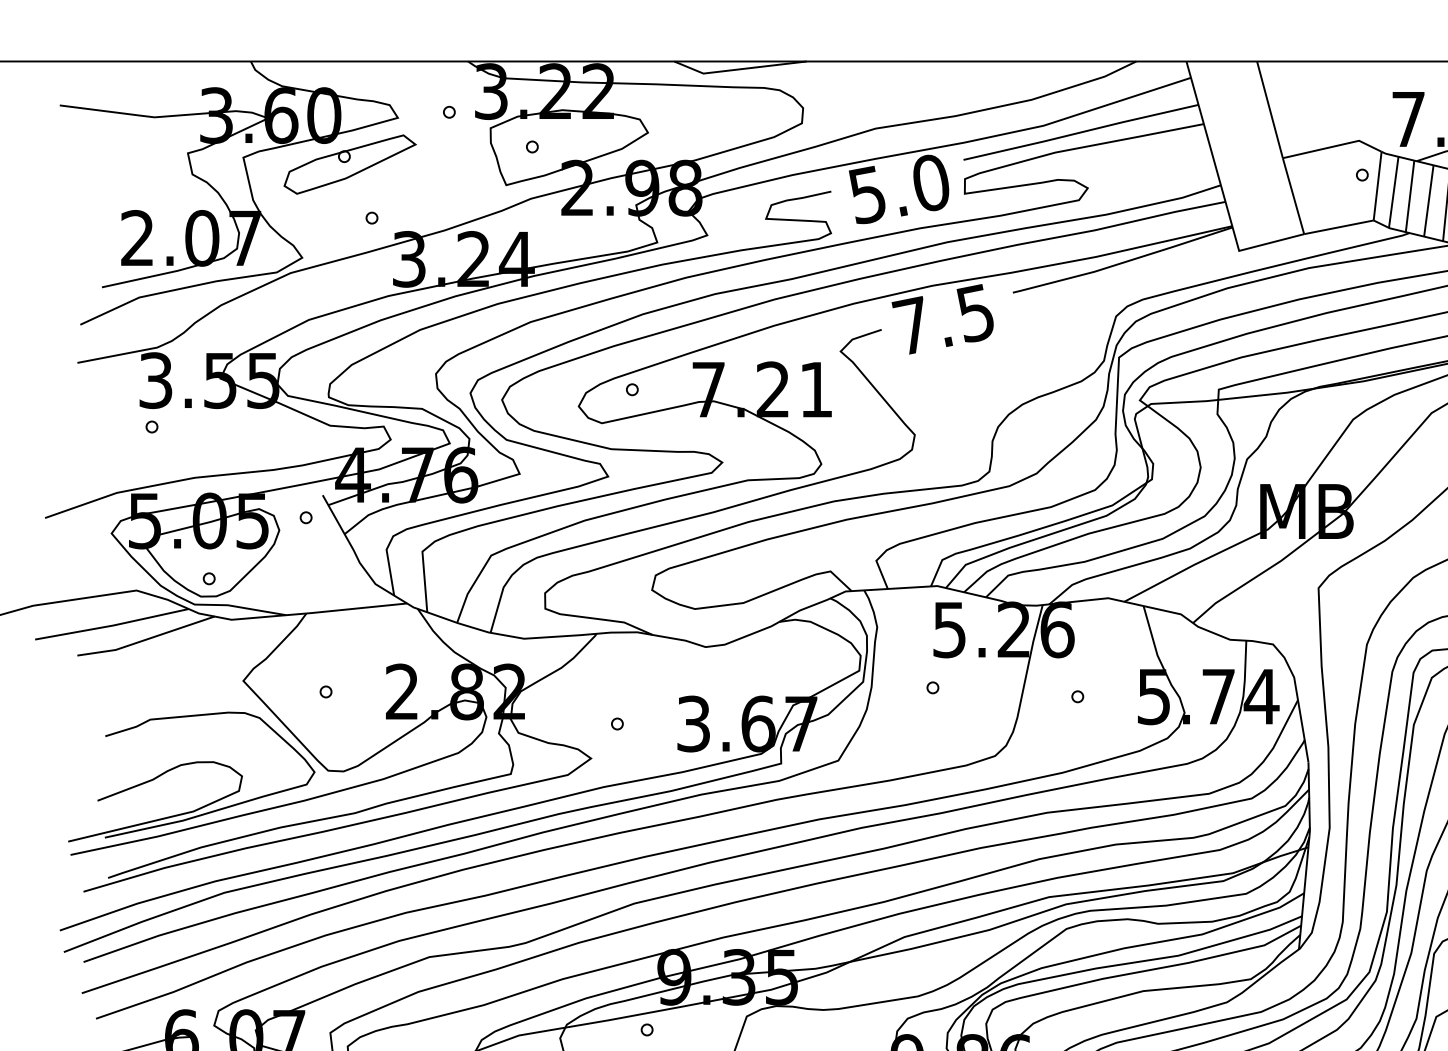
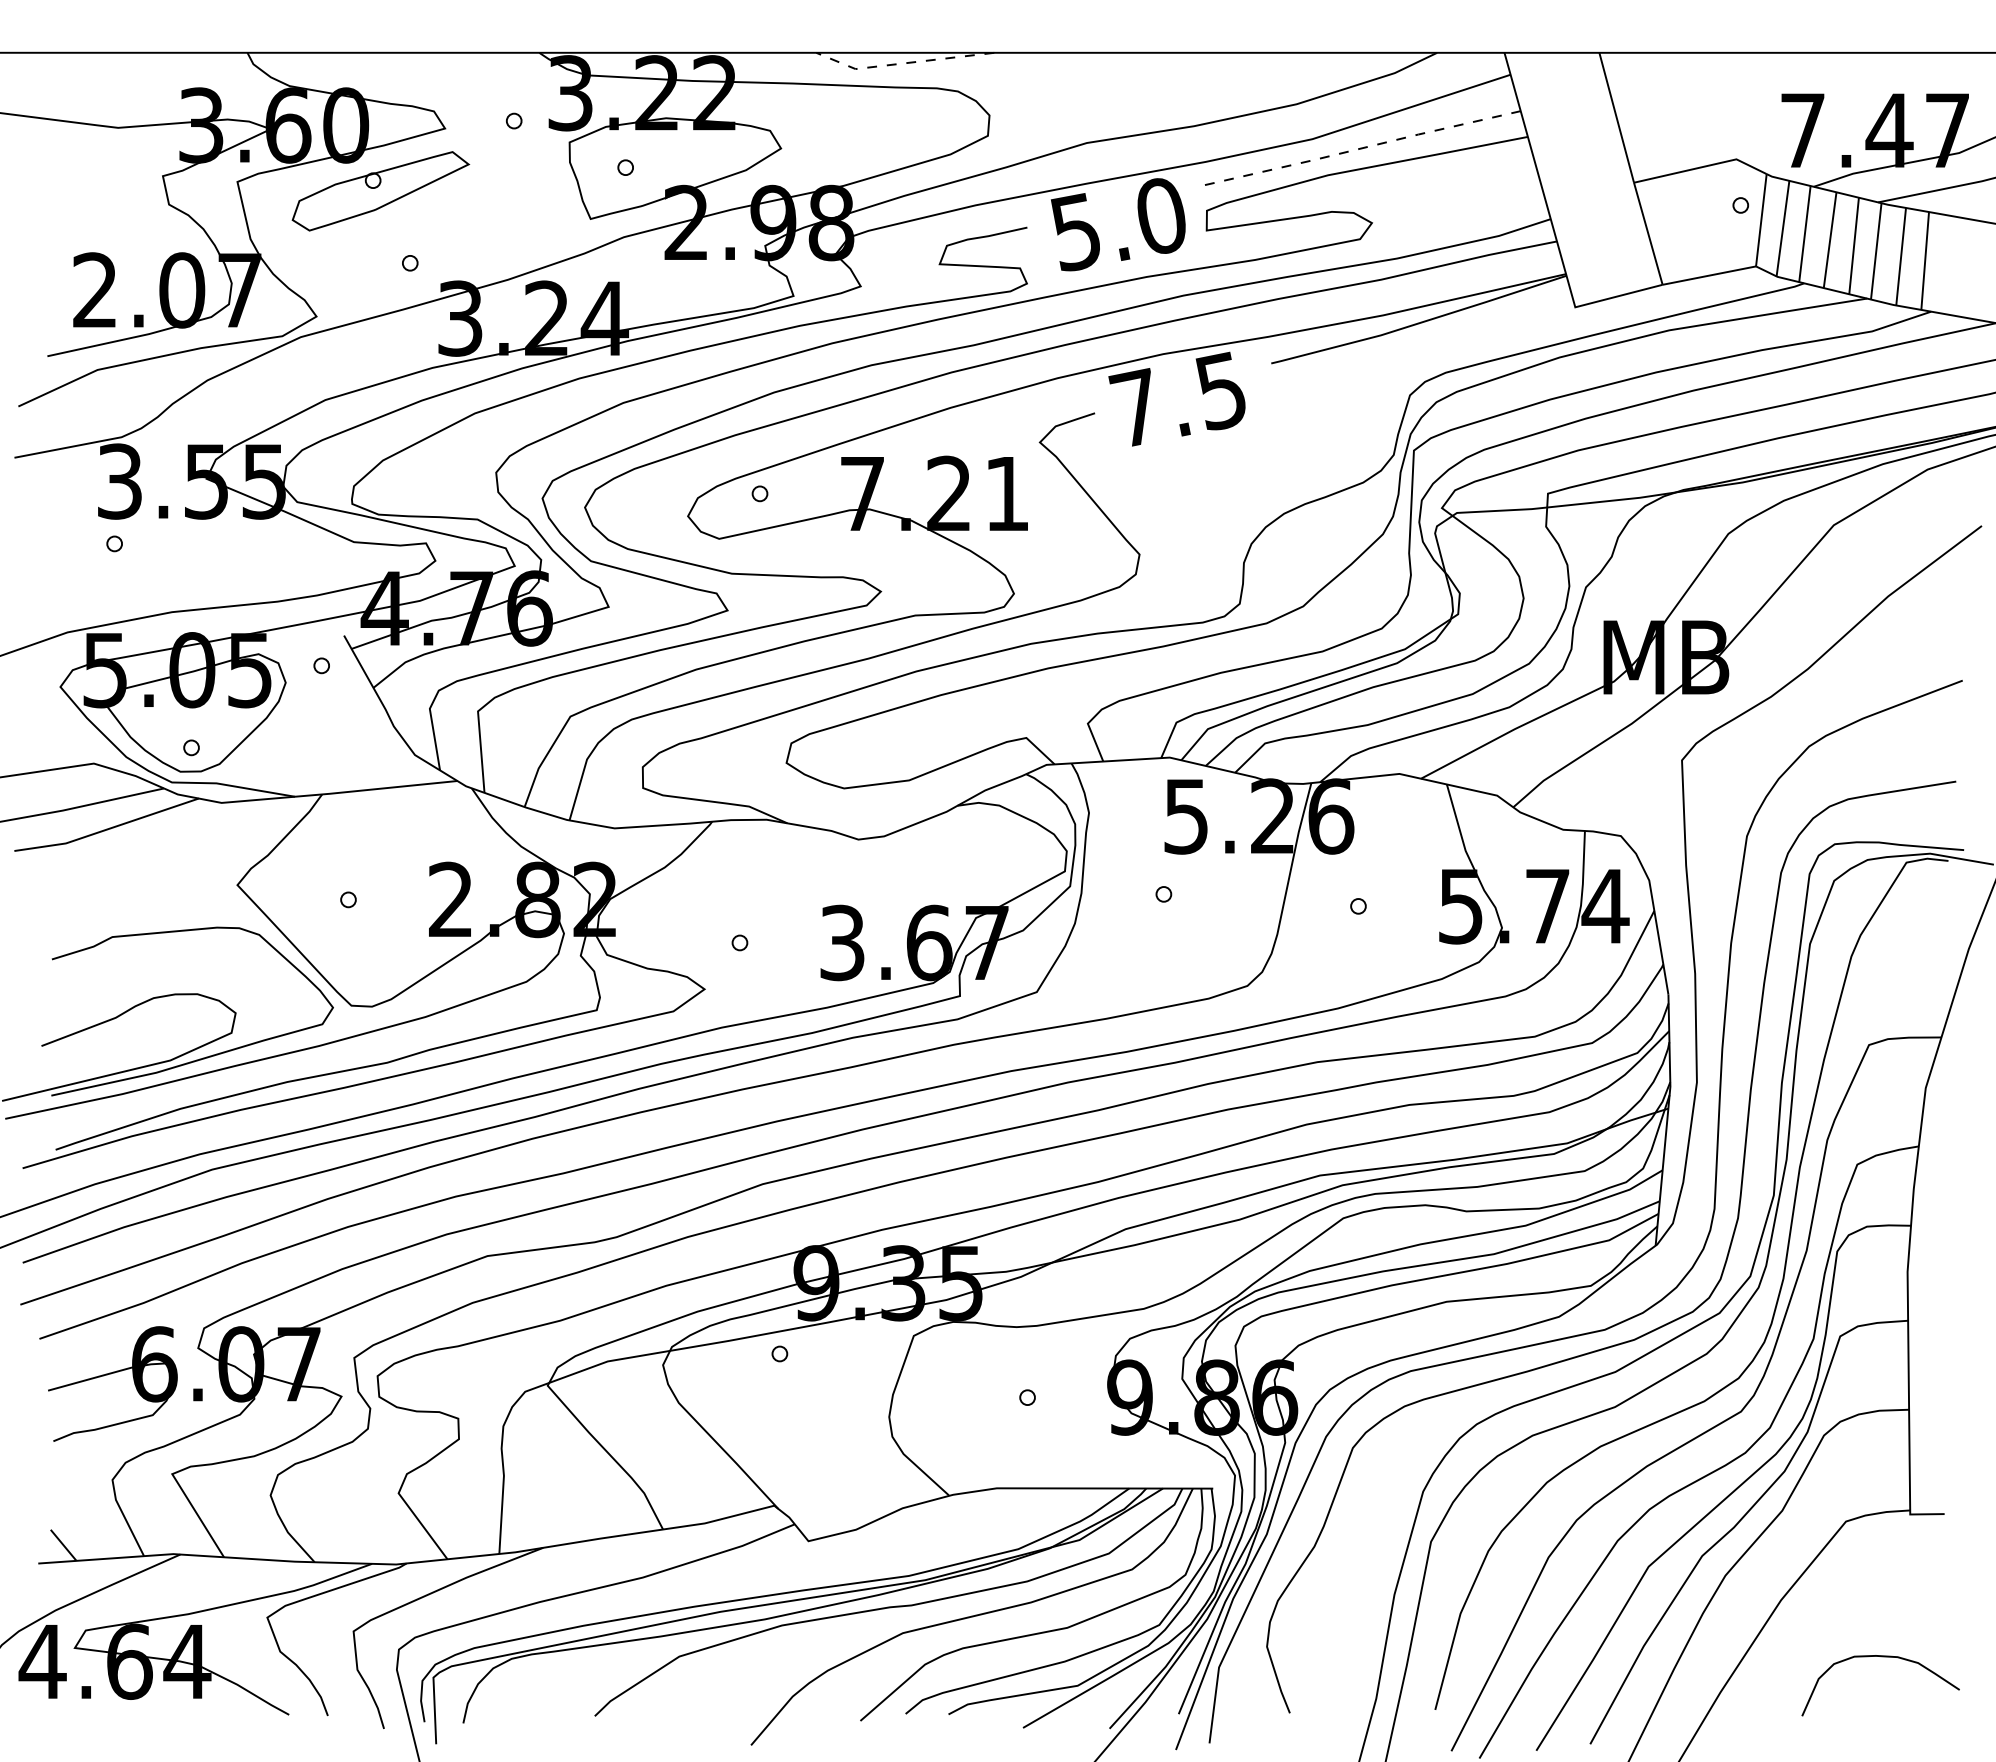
line: (739, 69) -> (903, 63), solid -> dashed
line: (1081, 131) -> (1363, 147), solid -> dashed

